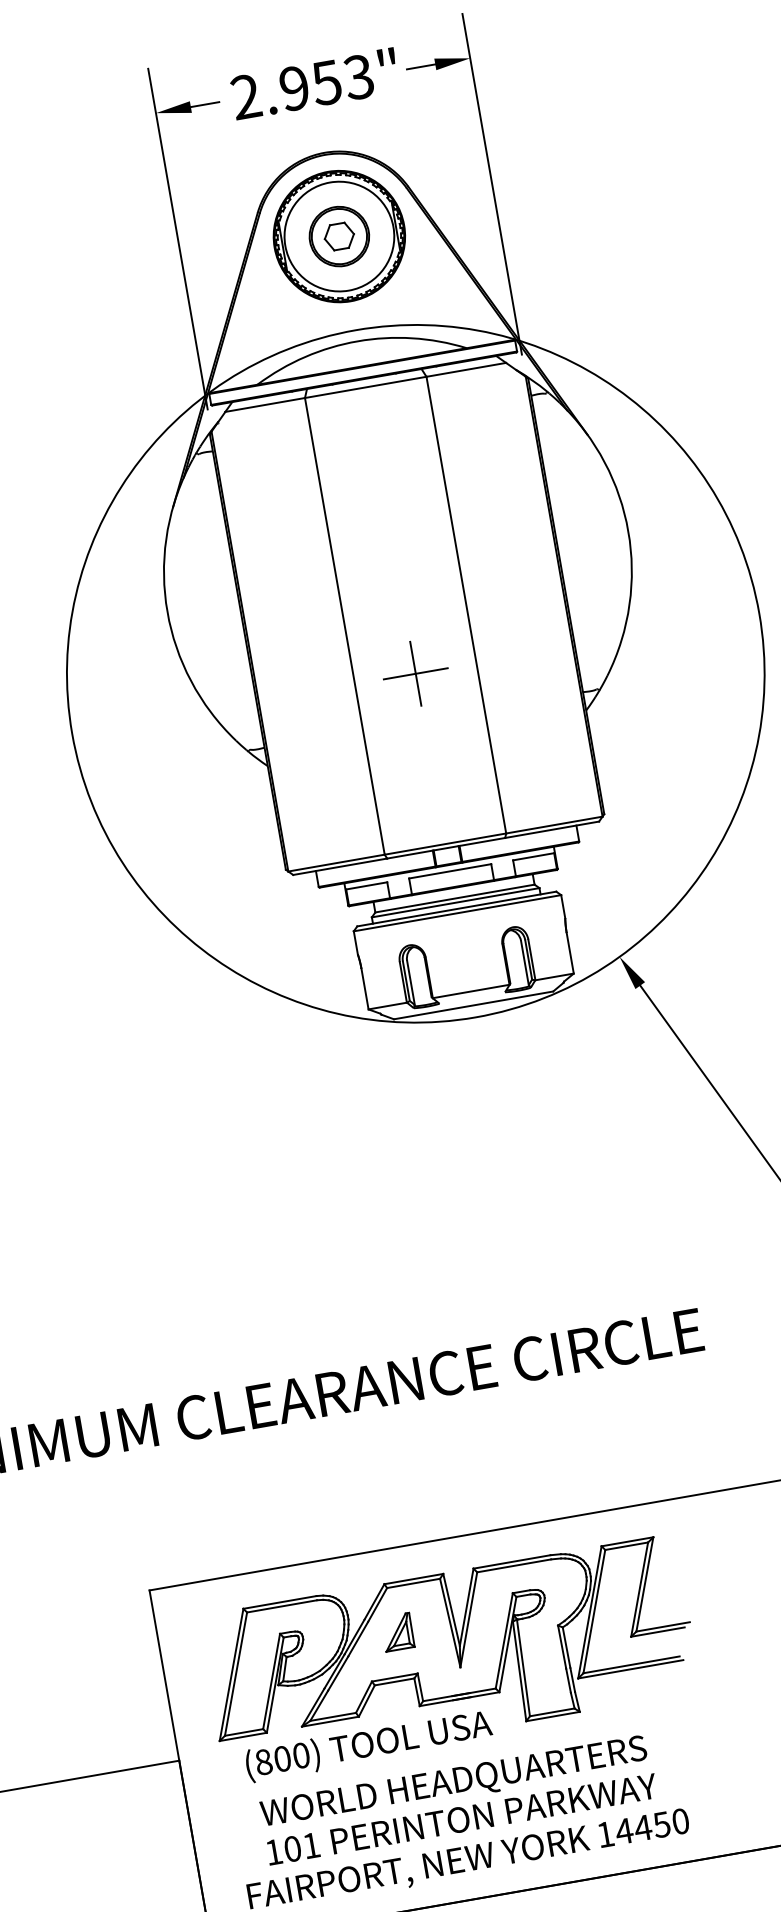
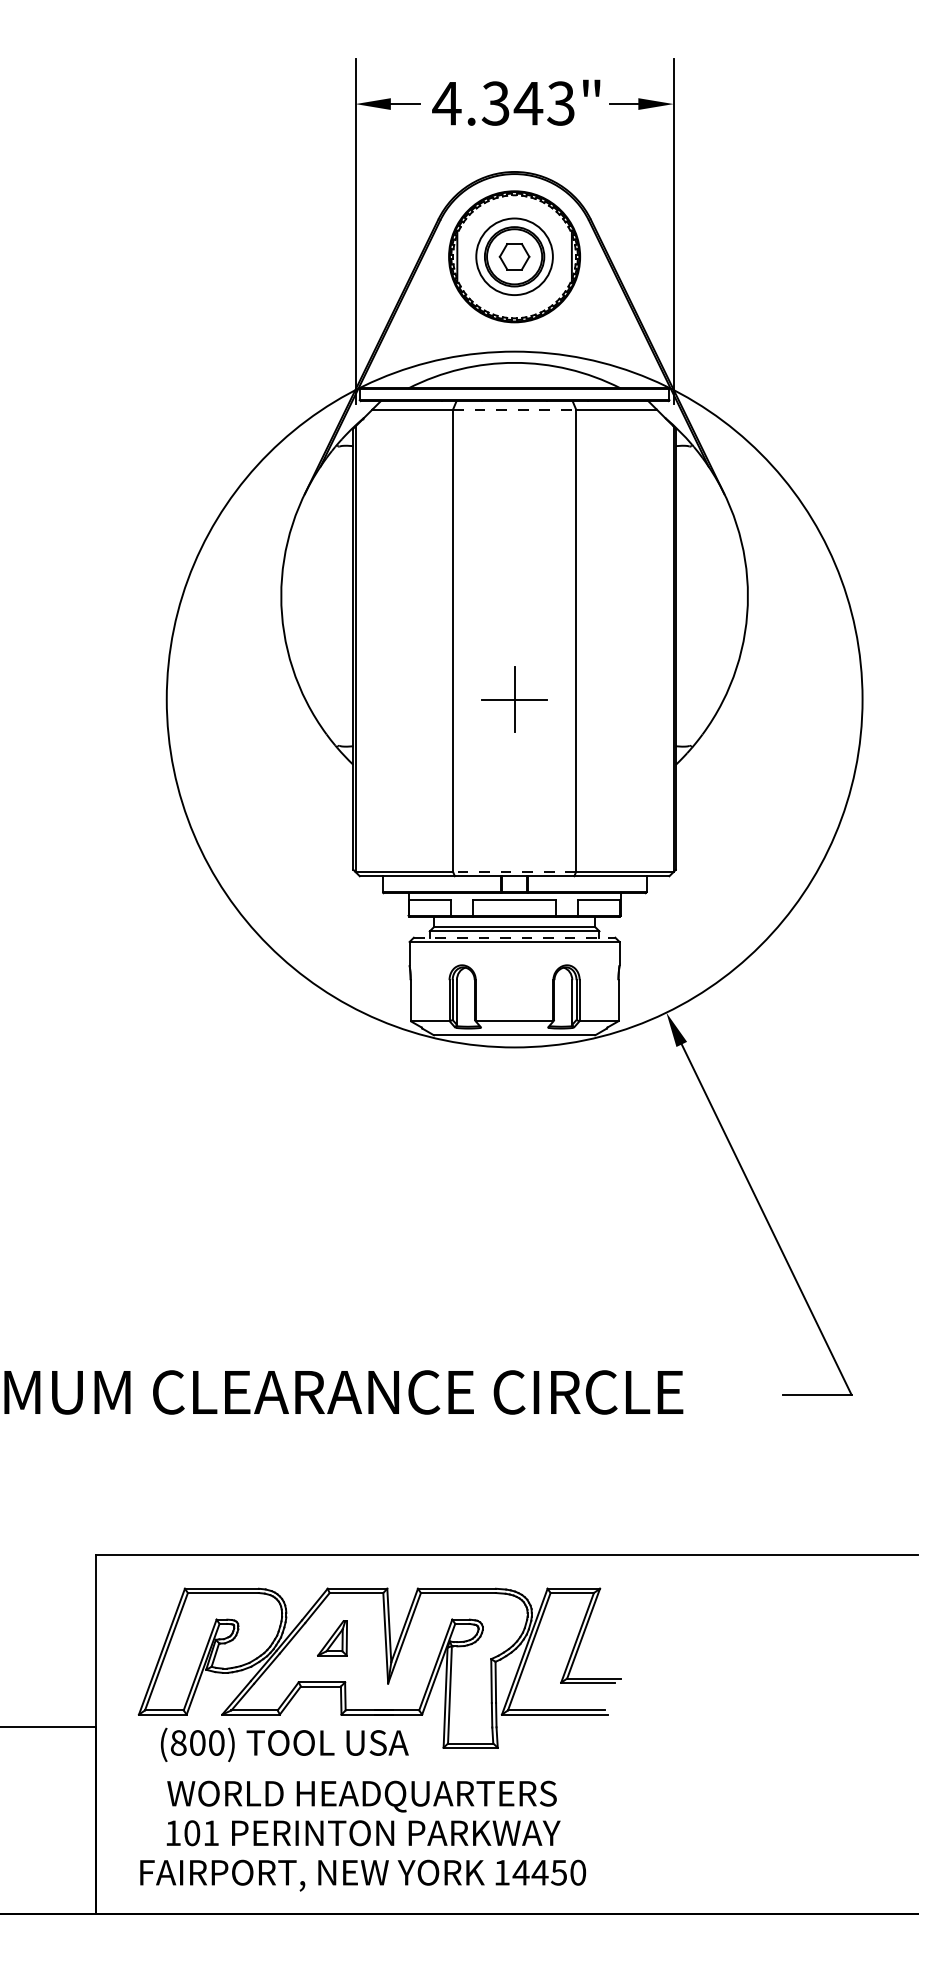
text: (286, 89) -> (487, 103), 2.953" -> 4.343"
circle: (339, 236) -> (514, 256), size x0.7
line: (365, 387) -> (514, 409), solid -> dashed
line: (445, 843) -> (514, 871), solid -> dashed
line: (456, 908) -> (514, 937), solid -> dashed

